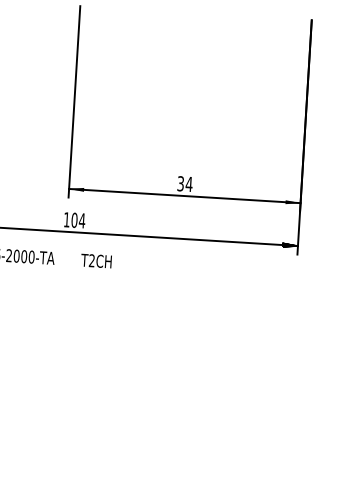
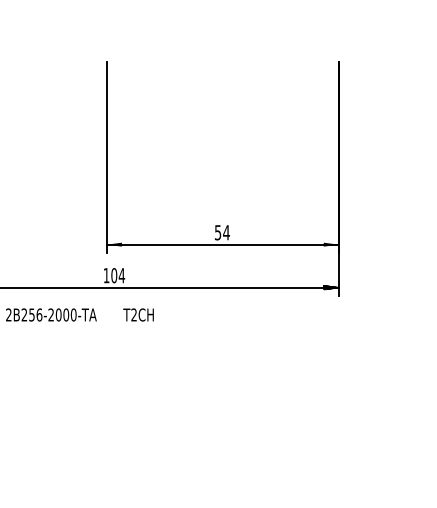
text: (181, 182) -> (218, 231), 34 -> 54

